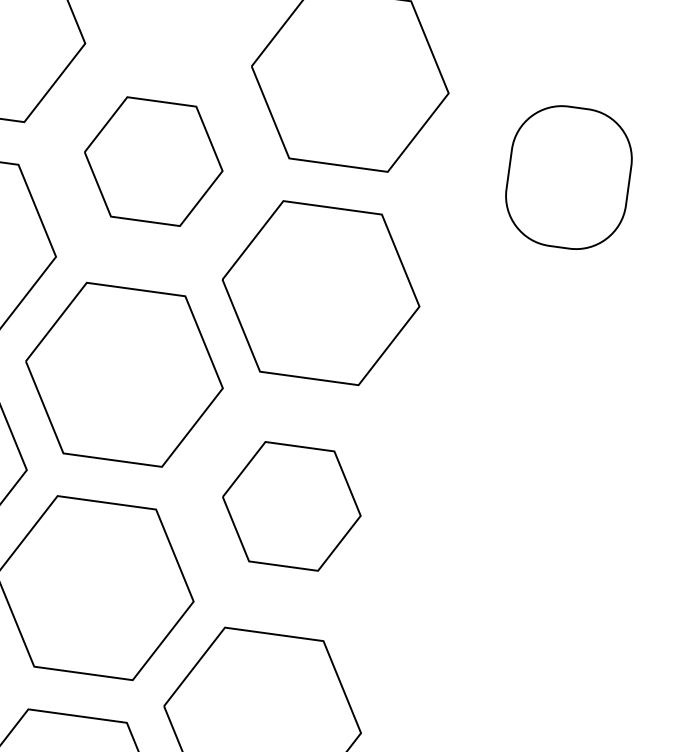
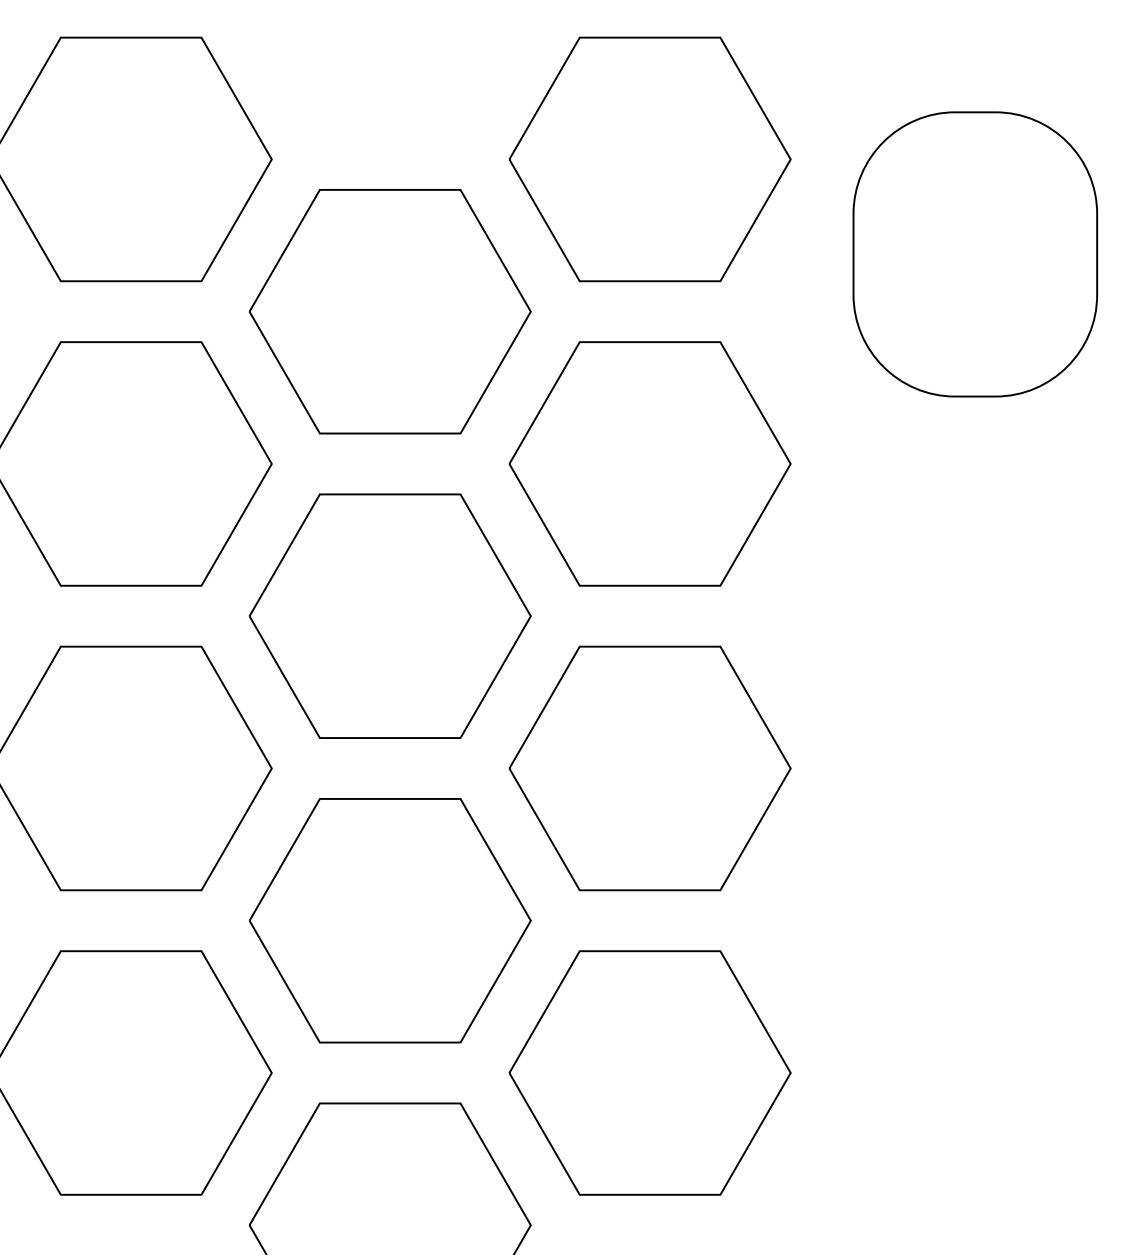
part: (153, 161) -> (390, 311), size x1.43
part: (569, 177) -> (975, 254), size x1.43
part: (291, 506) -> (649, 768), size x1.43

